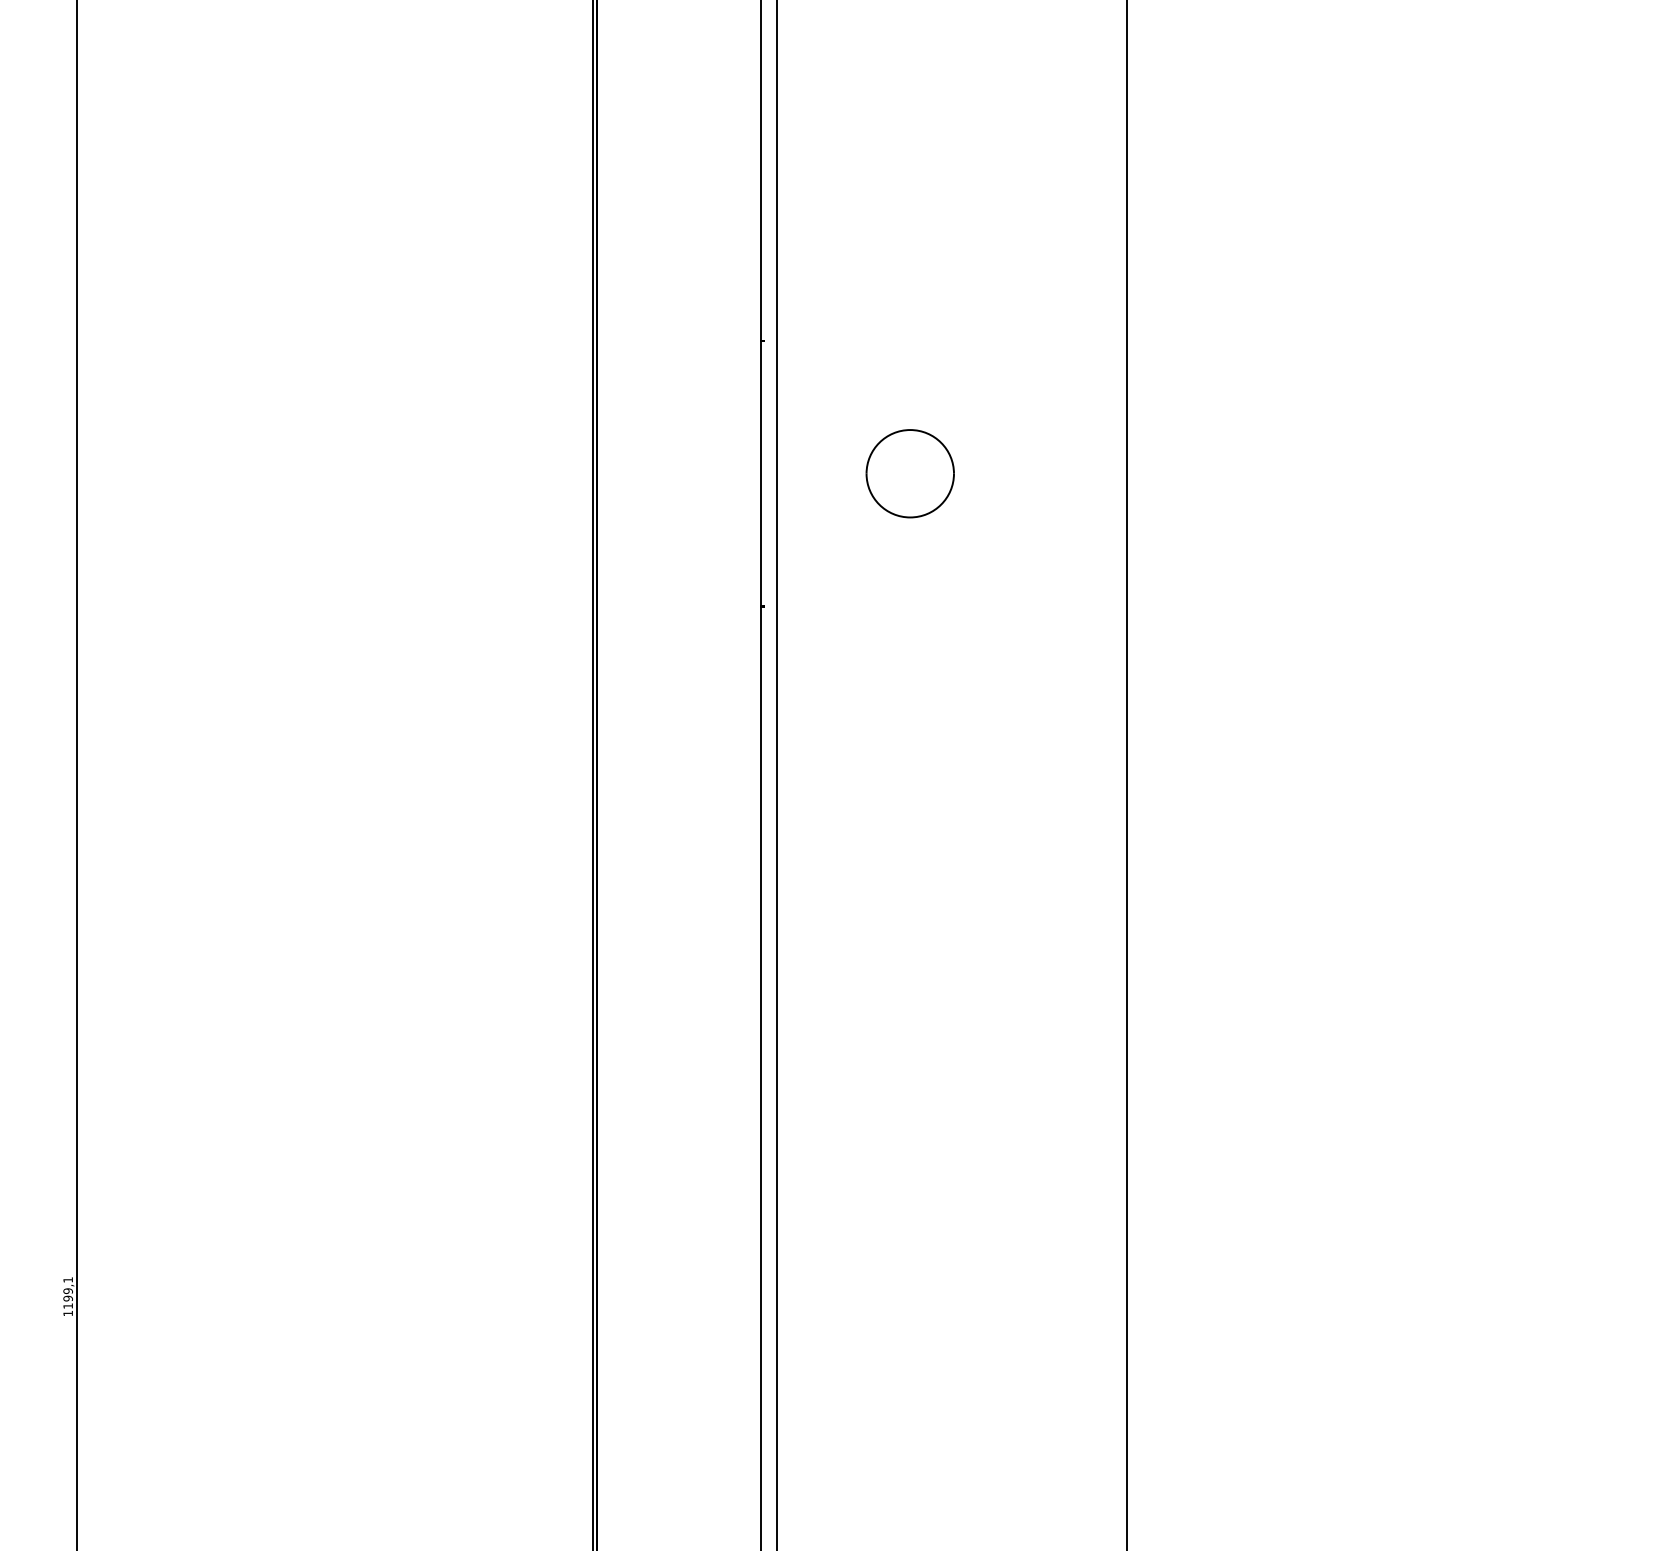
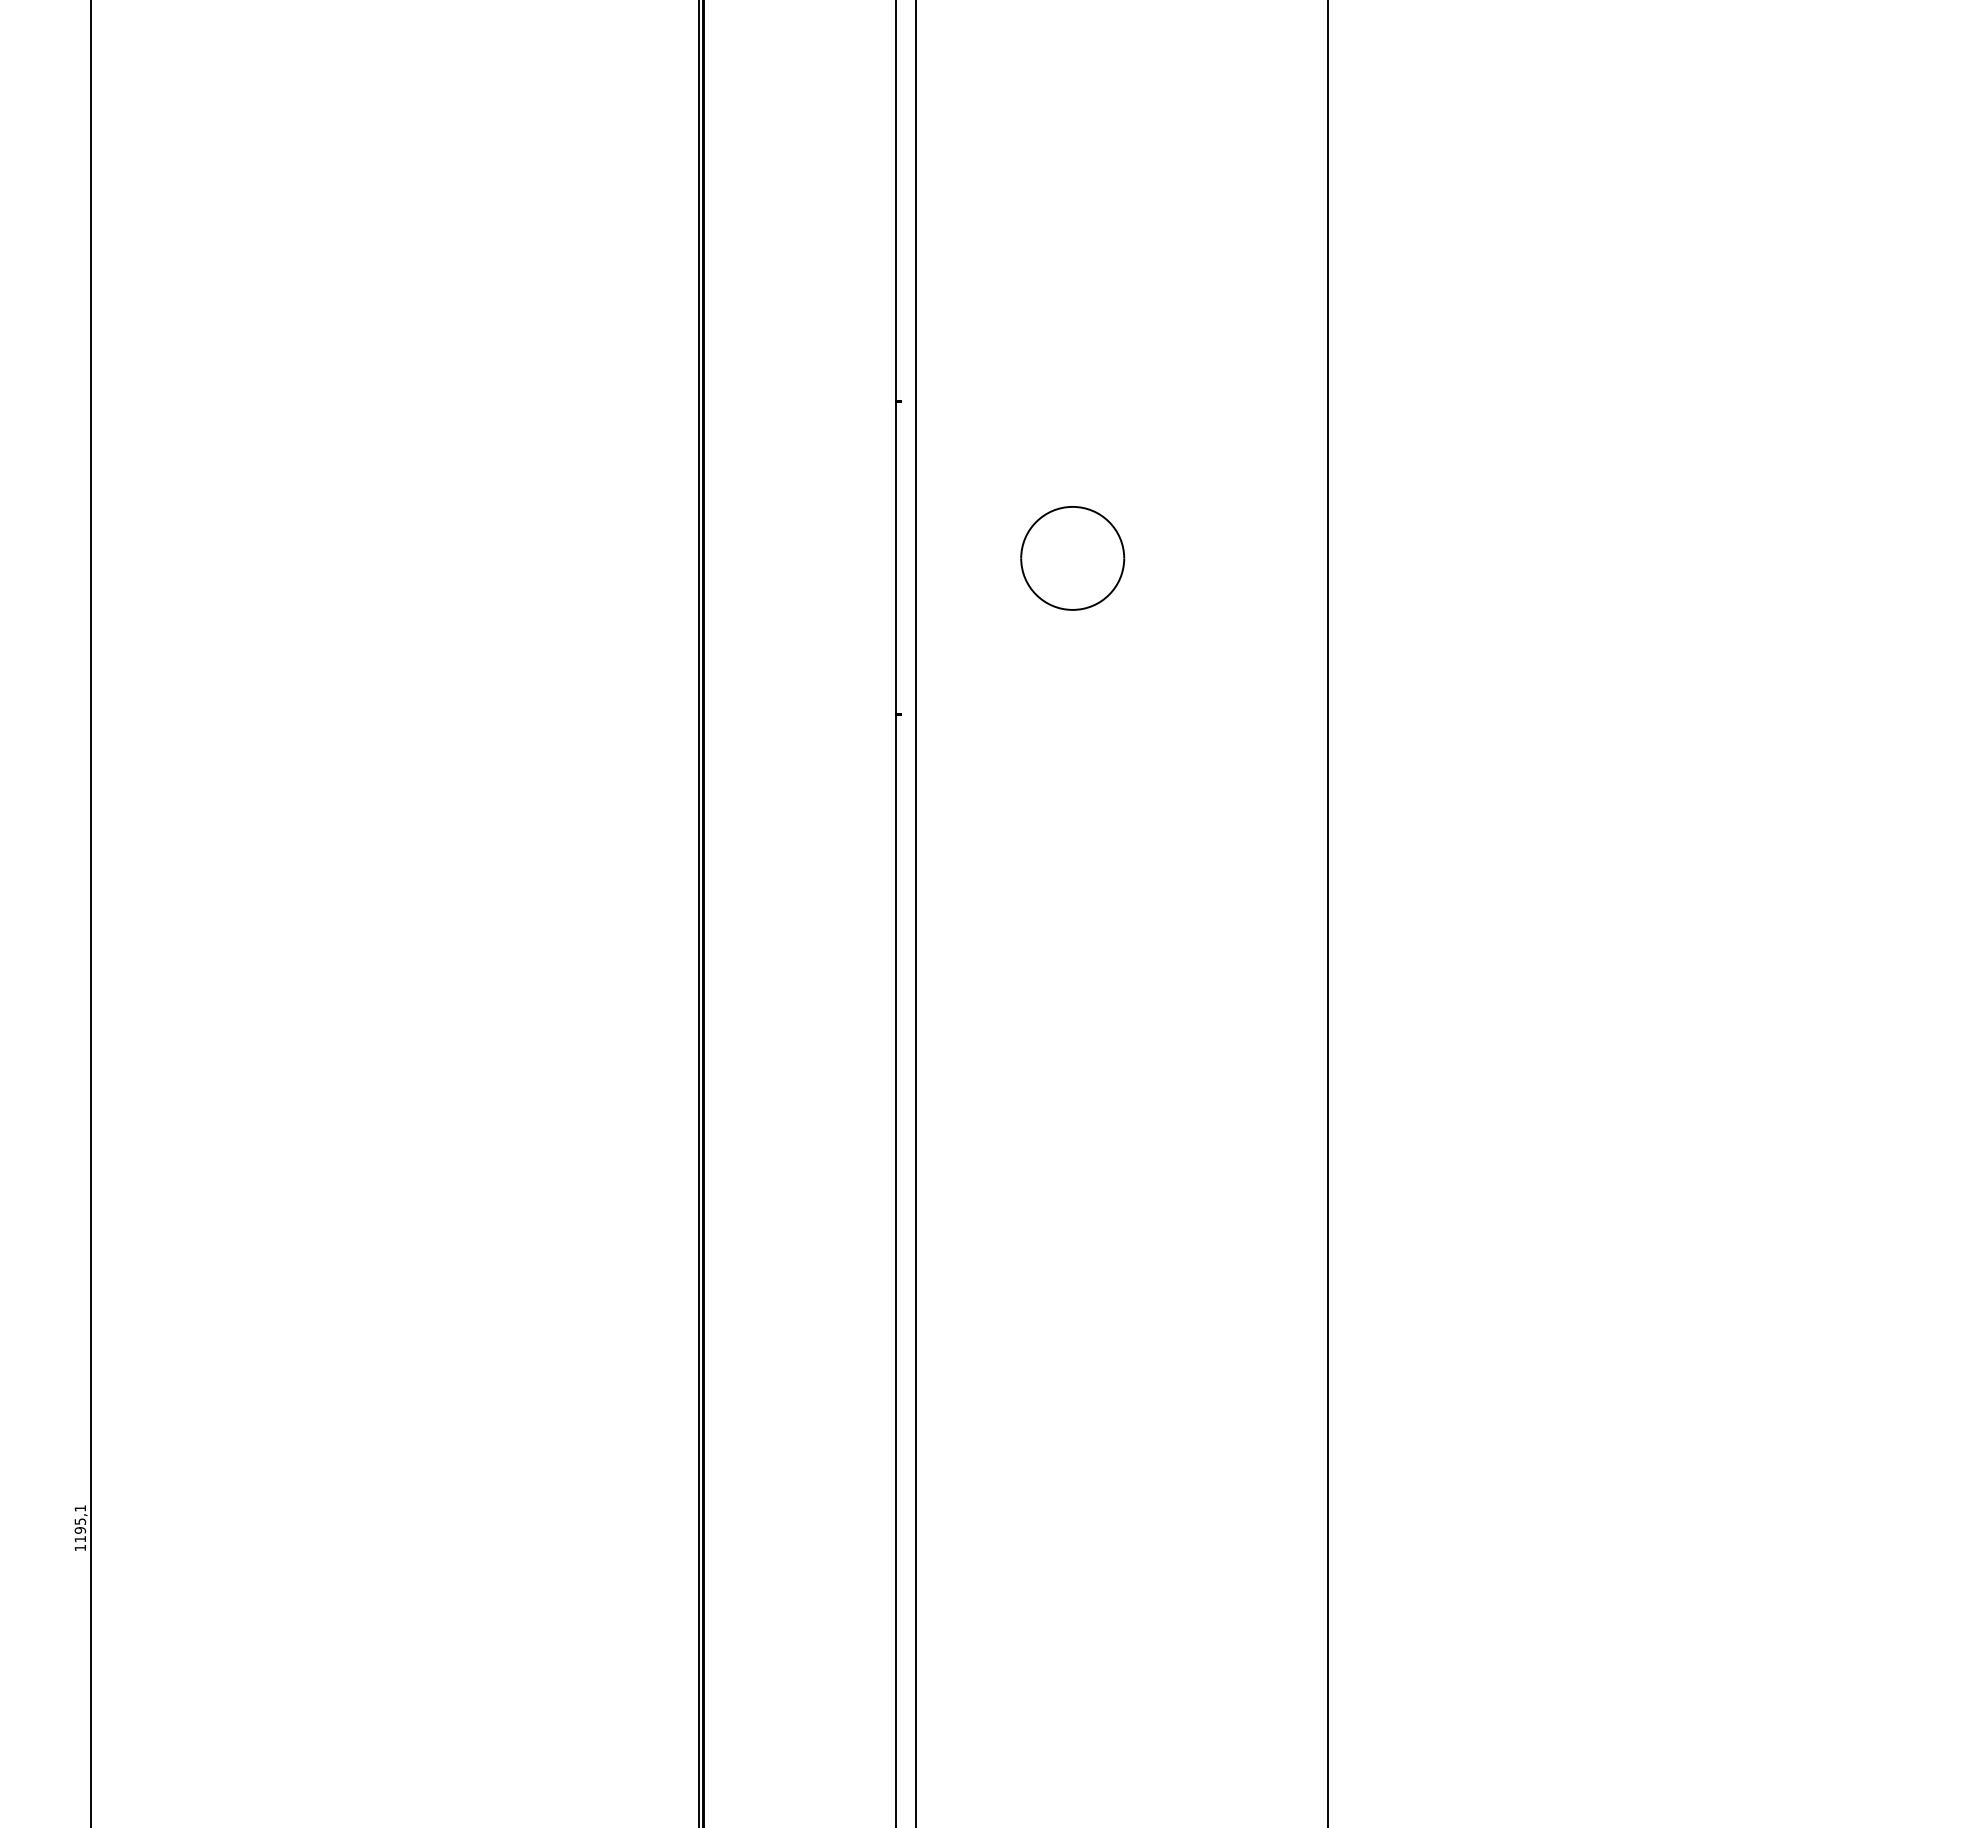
text: (67, 1291) -> (79, 1521), 1199,1 -> 1195,1

